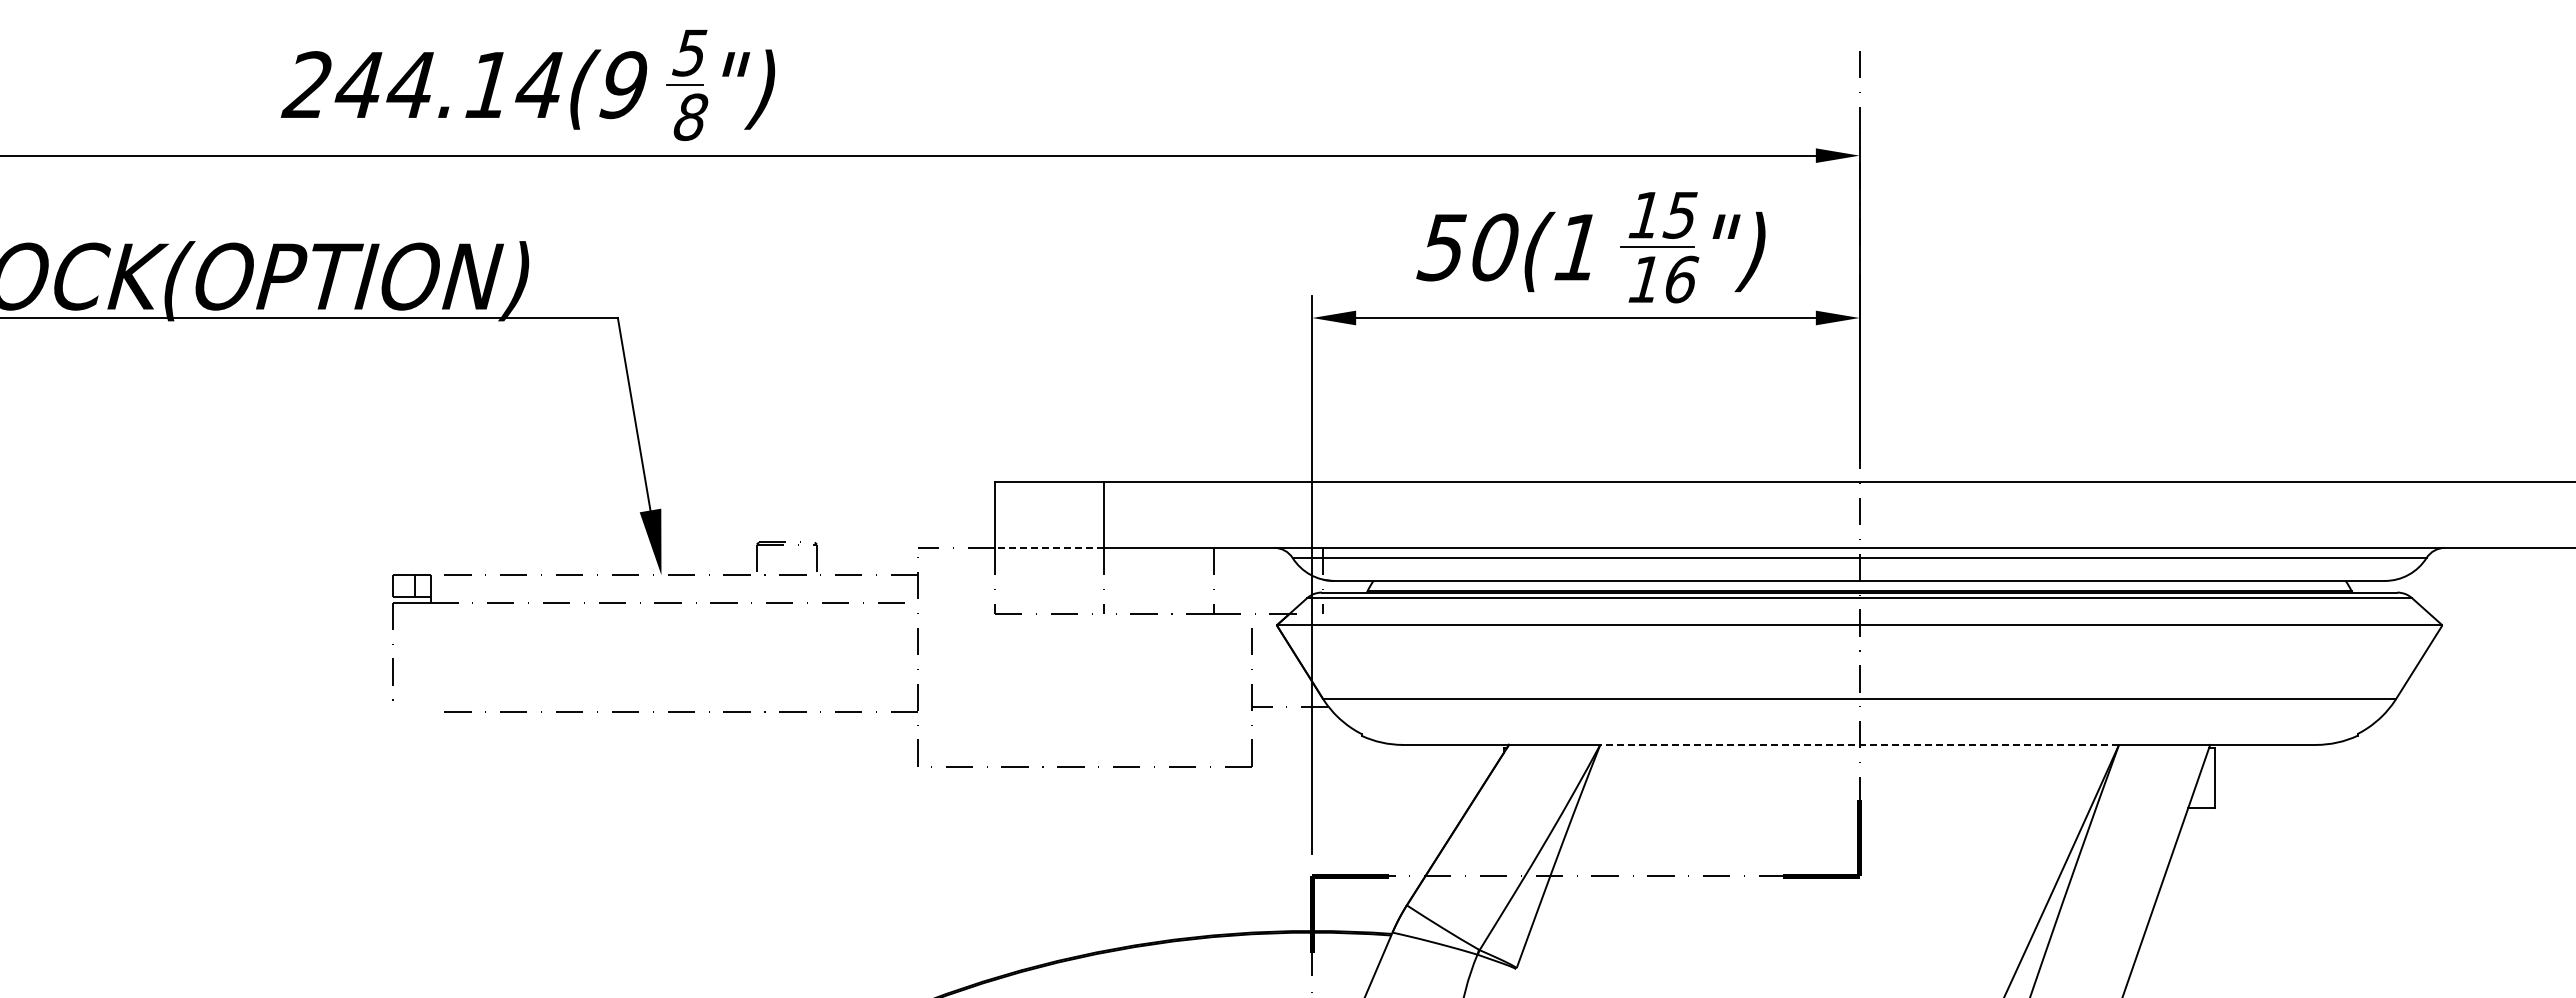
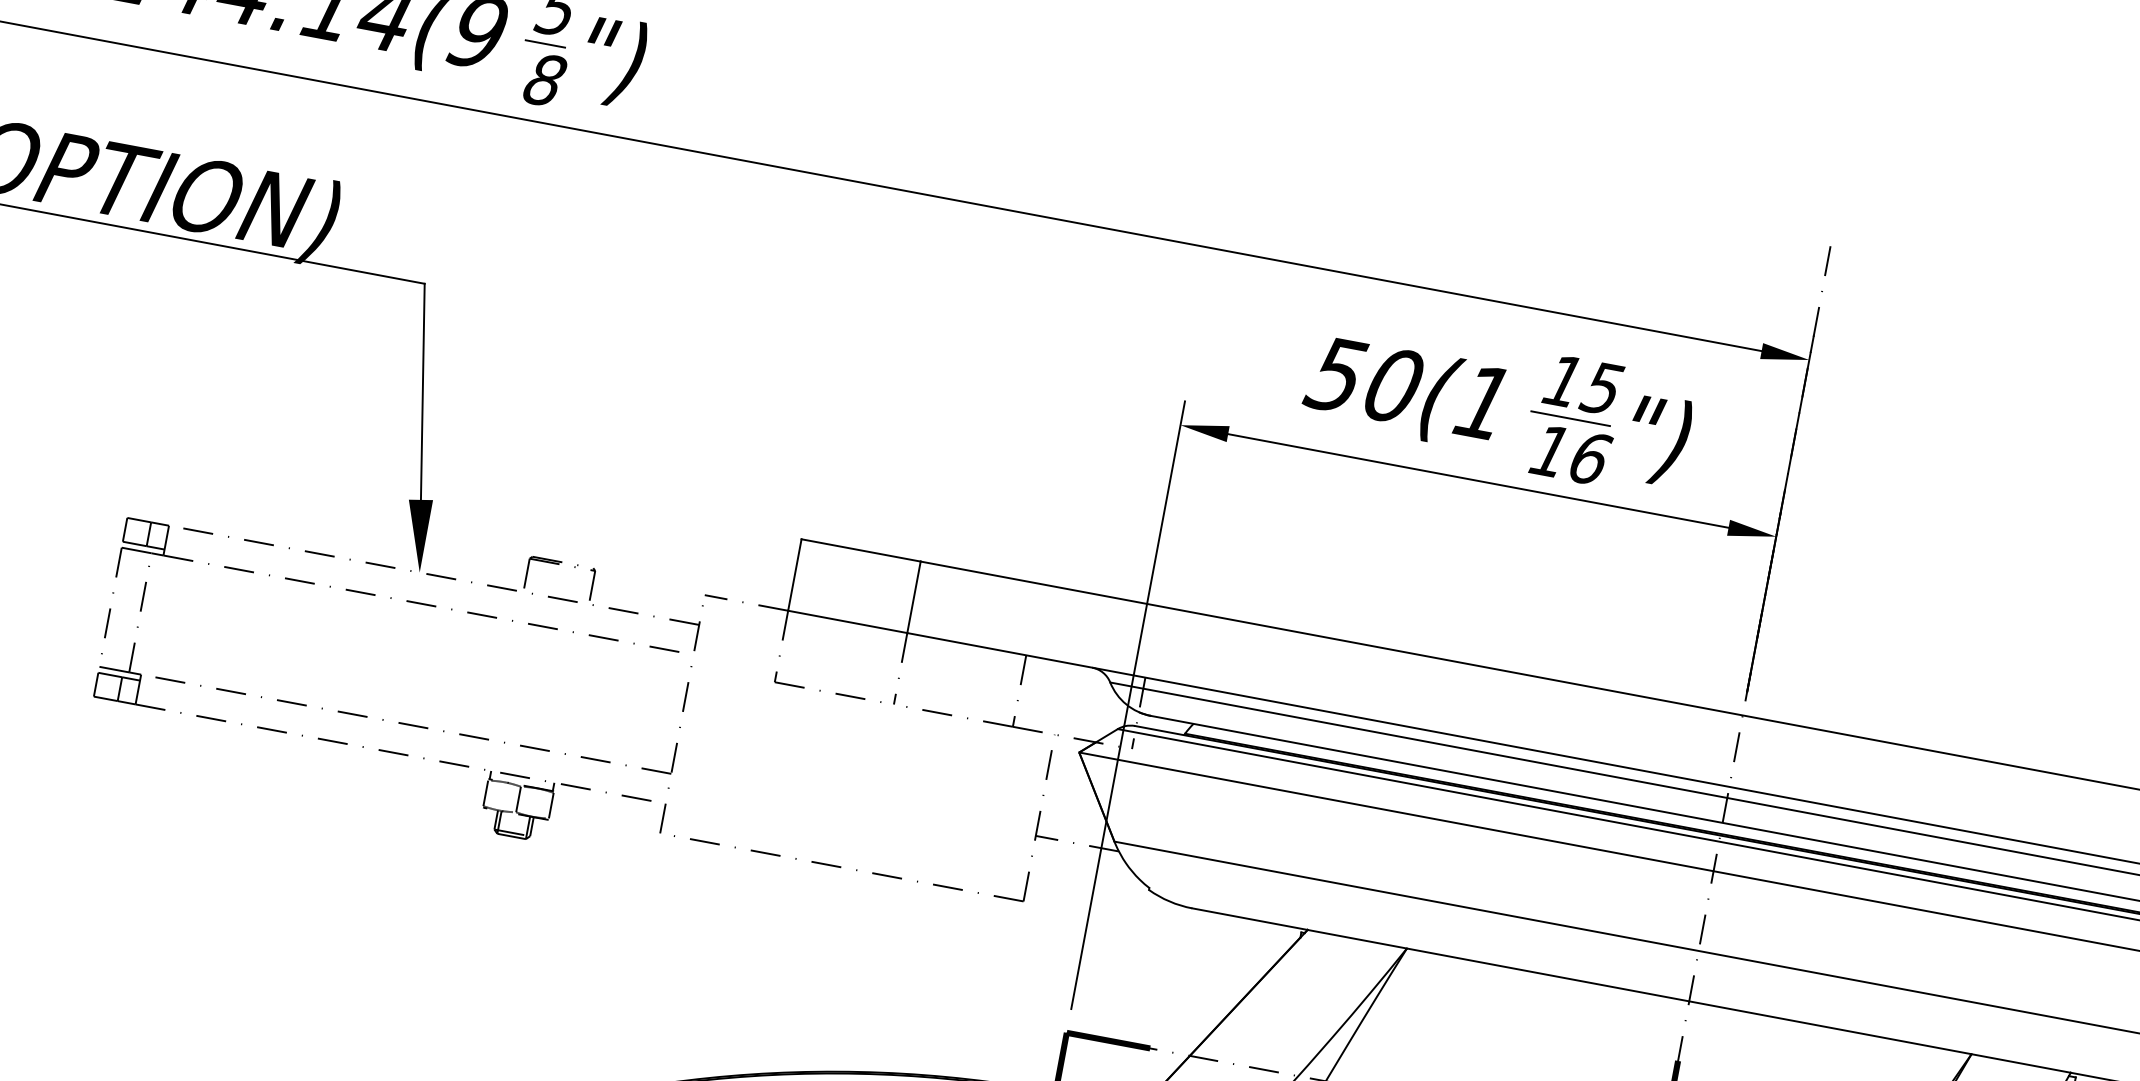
line: (1049, 547) -> (847, 621), dashed -> solid
part: (654, 738) -> (378, 748), added
line: (1859, 744) -> (1689, 1000), dashed -> solid

